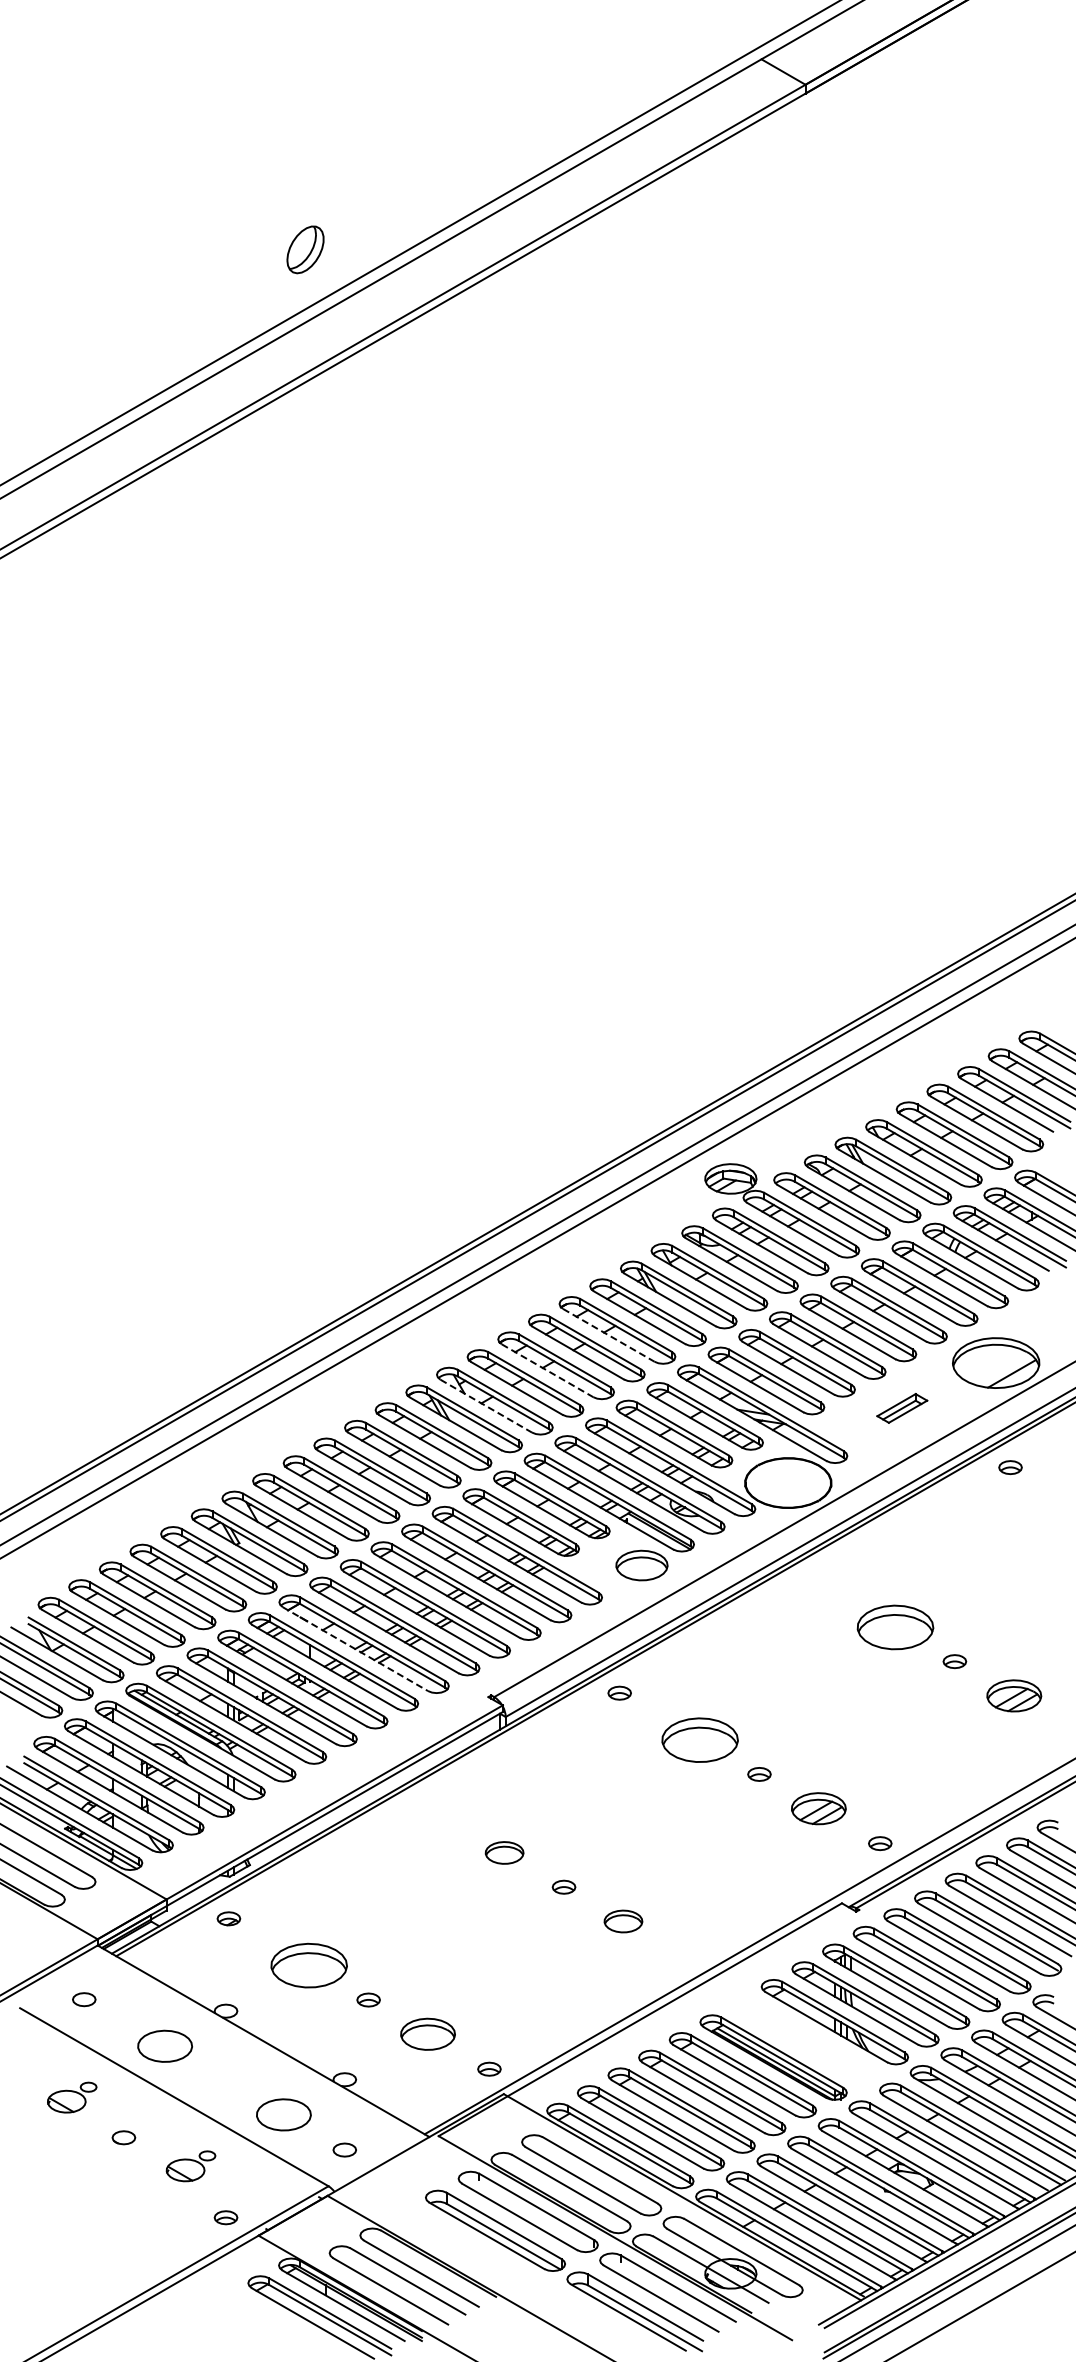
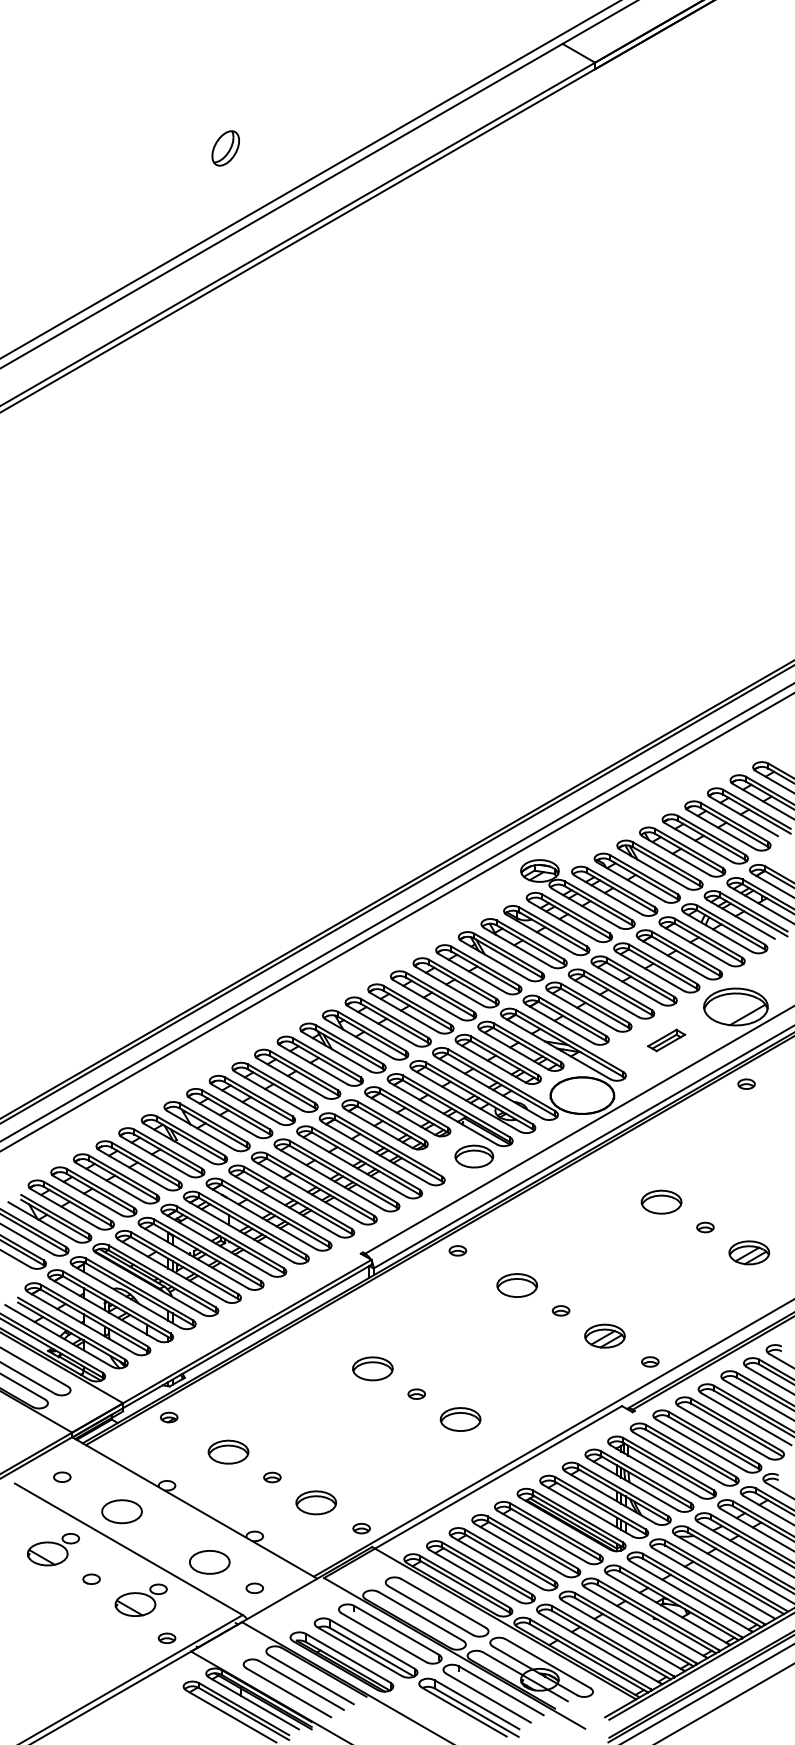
part: (305, 249) -> (225, 148), moved
line: (608, 1335) -> (449, 986), dashed -> solid
line: (547, 1370) -> (404, 1012), dashed -> solid
line: (486, 1406) -> (359, 1039), dashed -> solid
part: (895, 1626) -> (661, 1201), size x0.71
line: (355, 1649) -> (262, 1218), dashed -> solid
part: (699, 1739) -> (516, 1285), size x0.71
part: (504, 1852) -> (372, 1368), size x1.43
part: (623, 1921) -> (460, 1419), size x1.43
part: (309, 1965) -> (228, 1452), size x0.71
part: (804, 2039) -> (594, 1506), added
part: (71, 2097) -> (52, 1549), size x1.43
part: (190, 2166) -> (140, 1600), size x1.43
part: (462, 2249) -> (341, 1661), added

